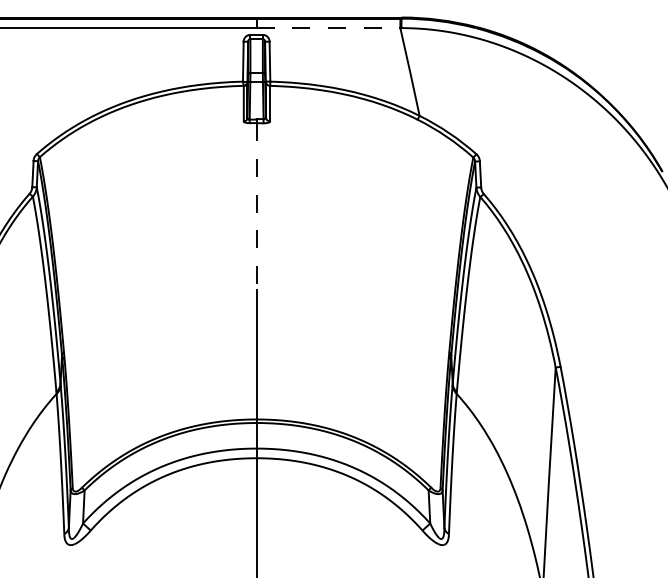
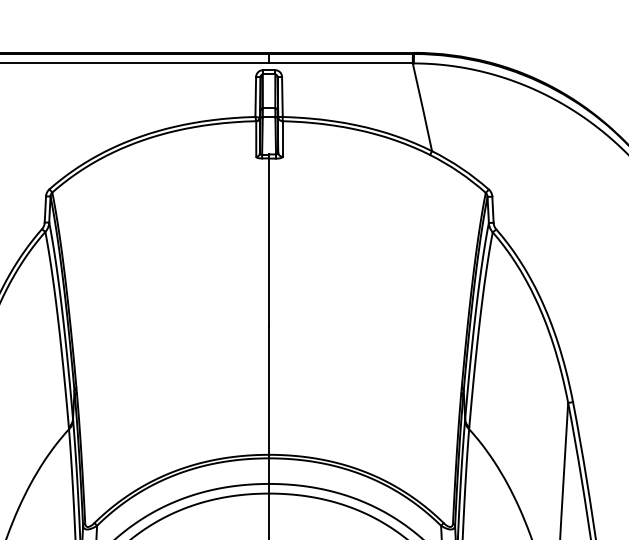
line: (328, 28) -> (340, 63), dashed -> solid
line: (256, 207) -> (268, 242), dashed -> solid

